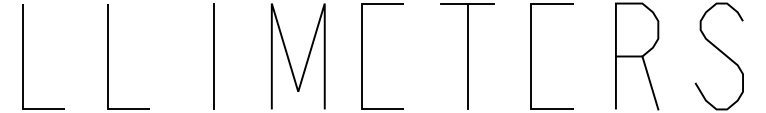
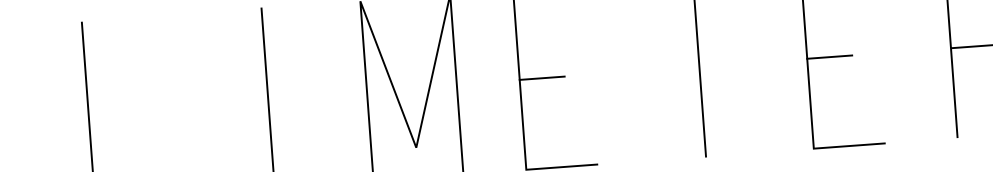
line: (374, 56) -> (541, 78), added
line: (544, 56) -> (829, 57), added

